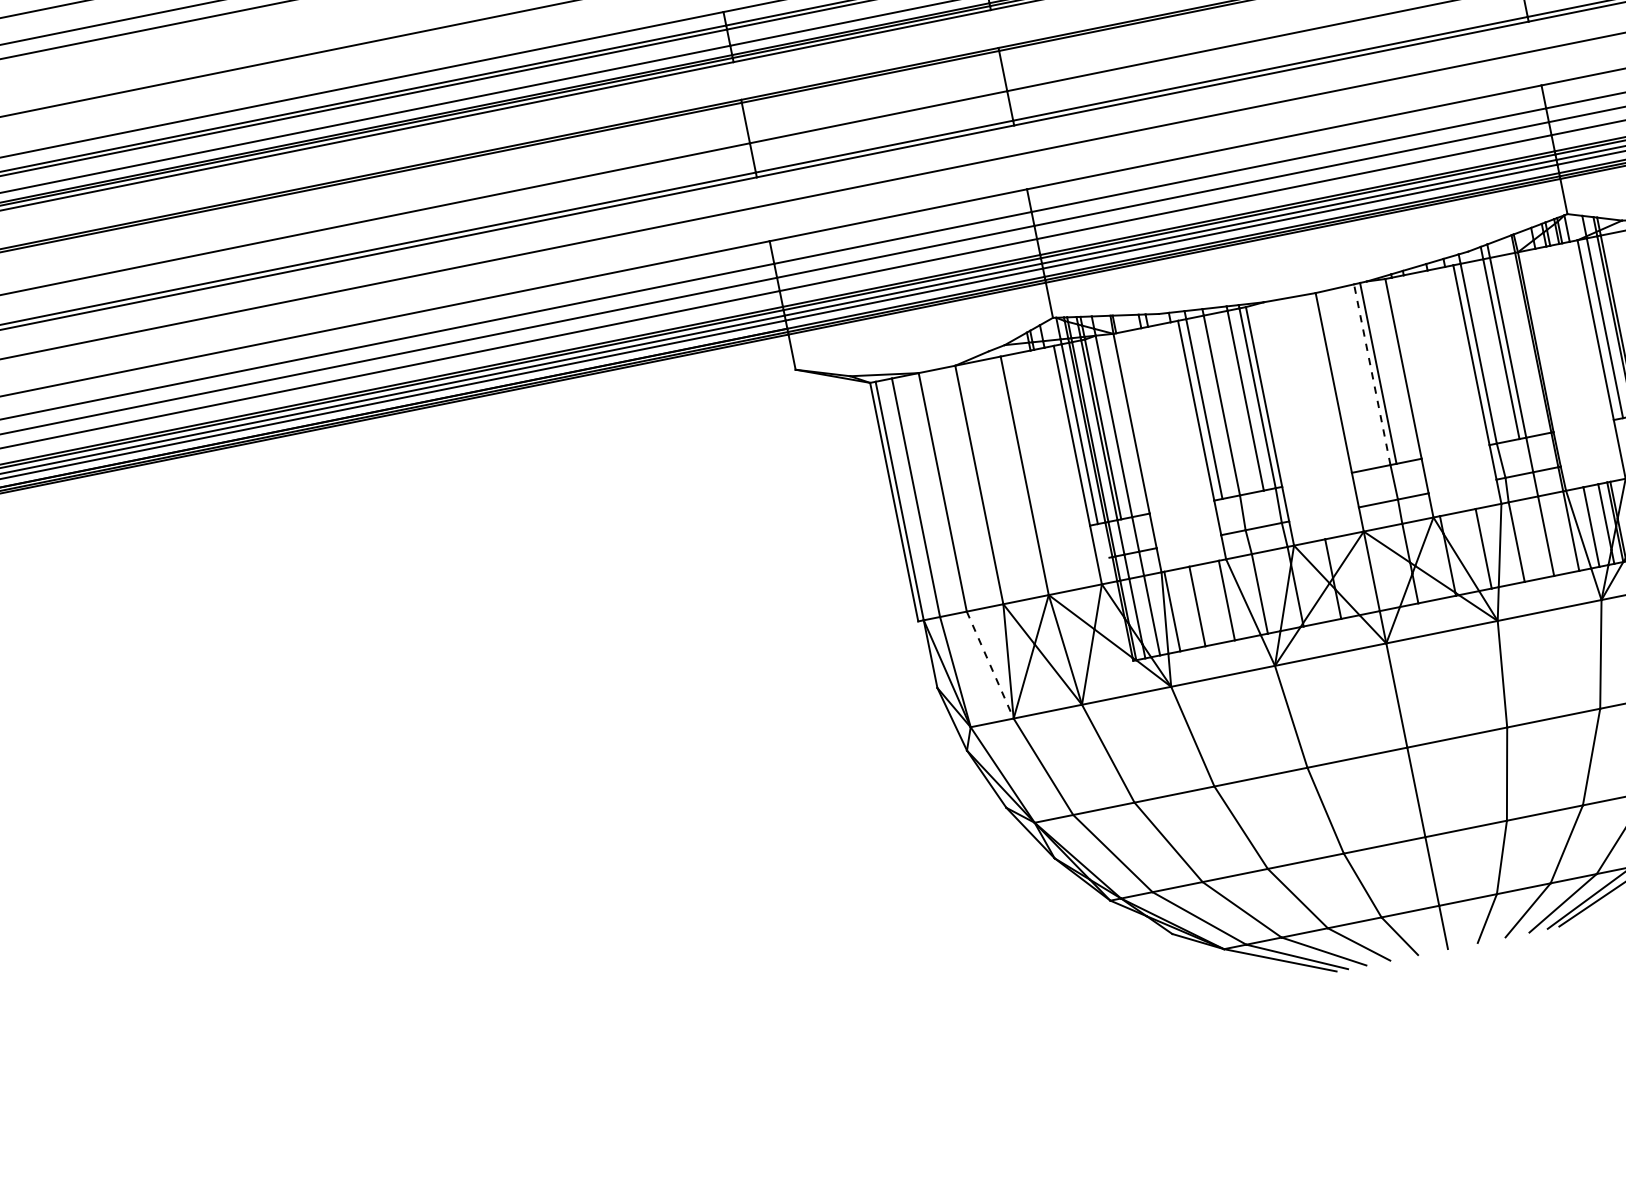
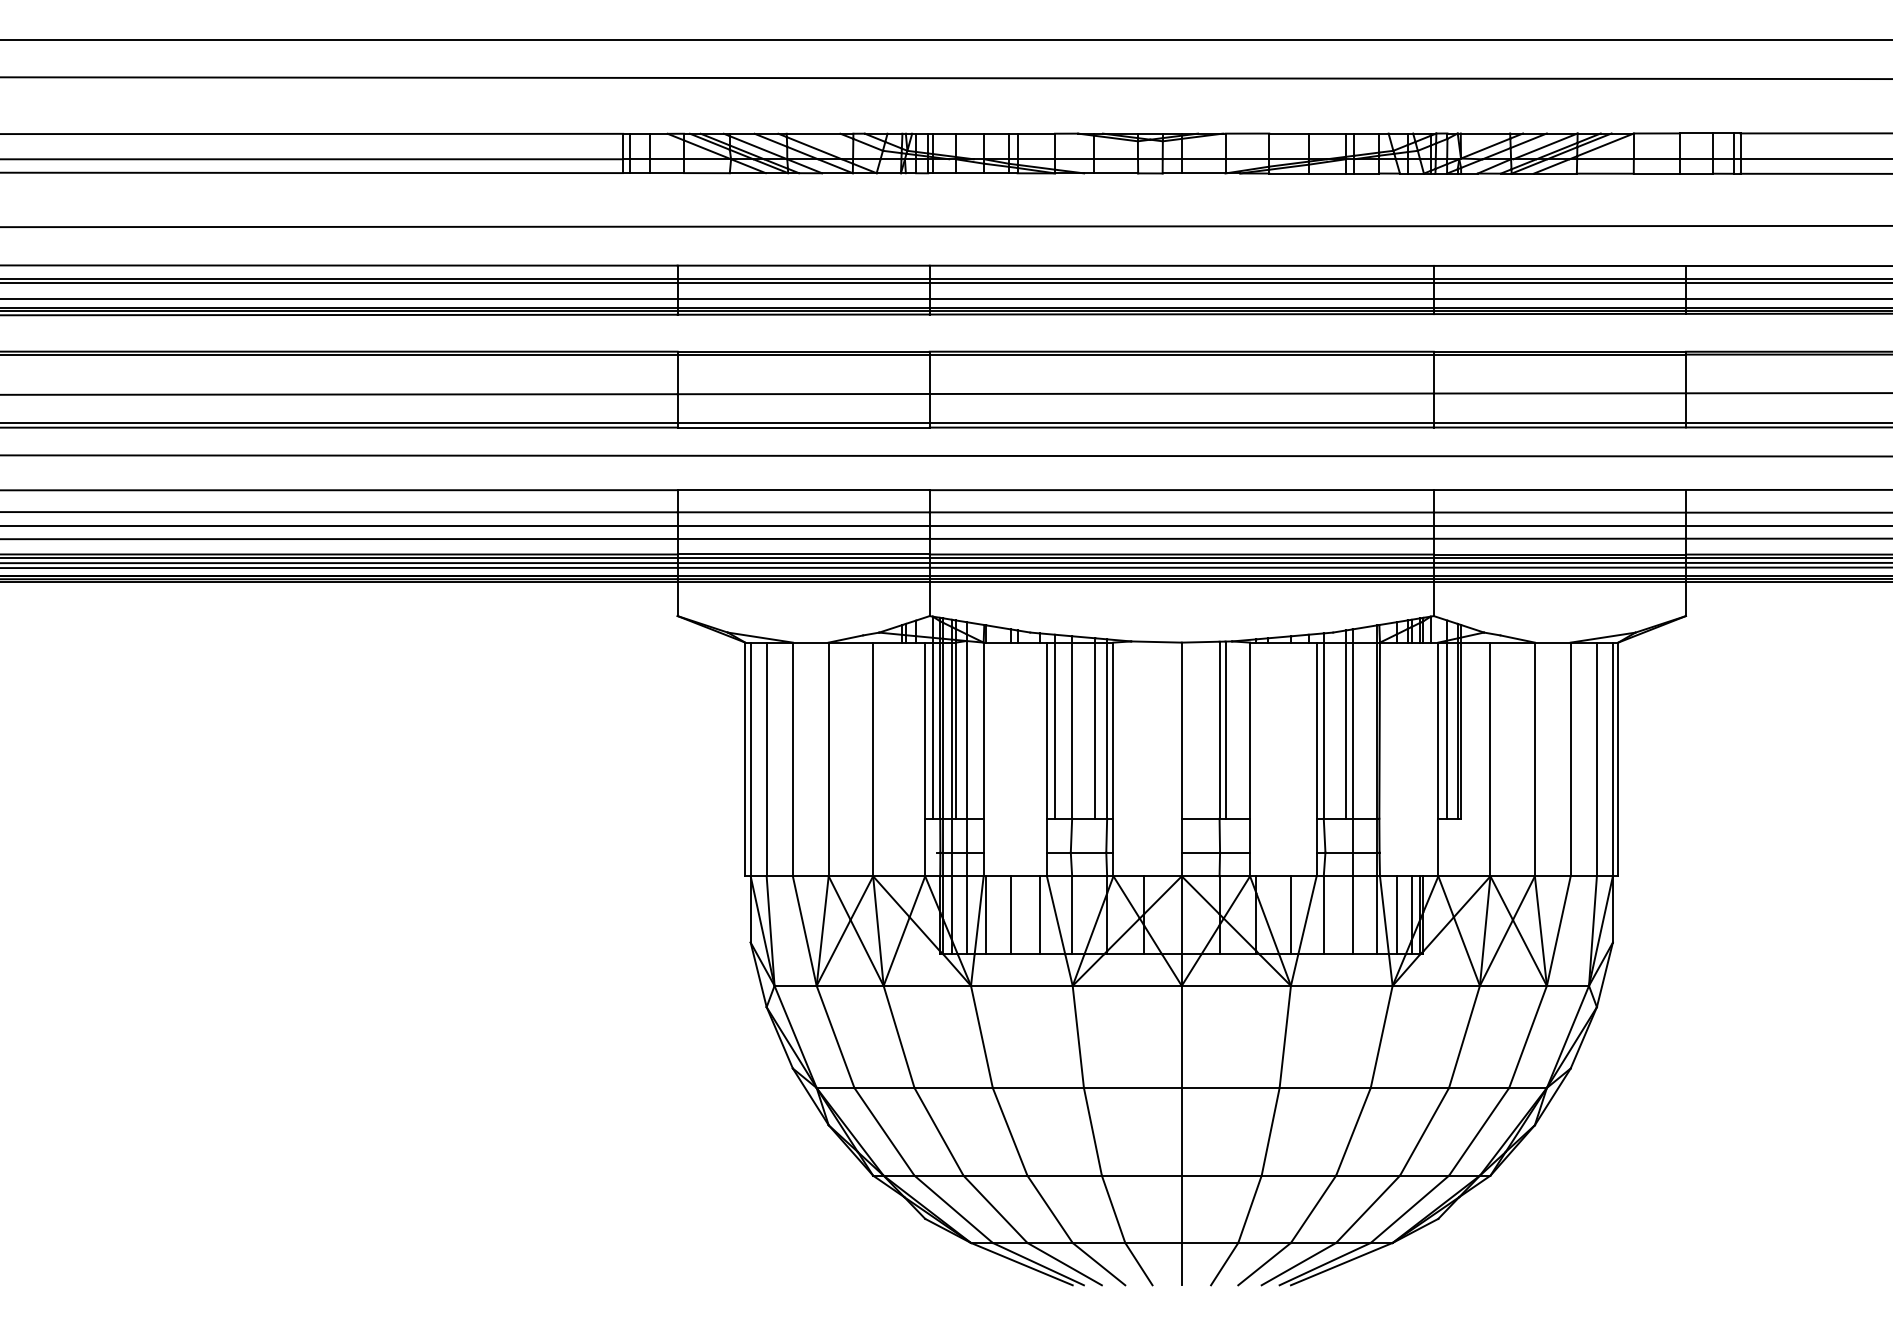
line: (1372, 375) -> (1219, 730), dashed -> solid
line: (990, 665) -> (804, 931), dashed -> solid

